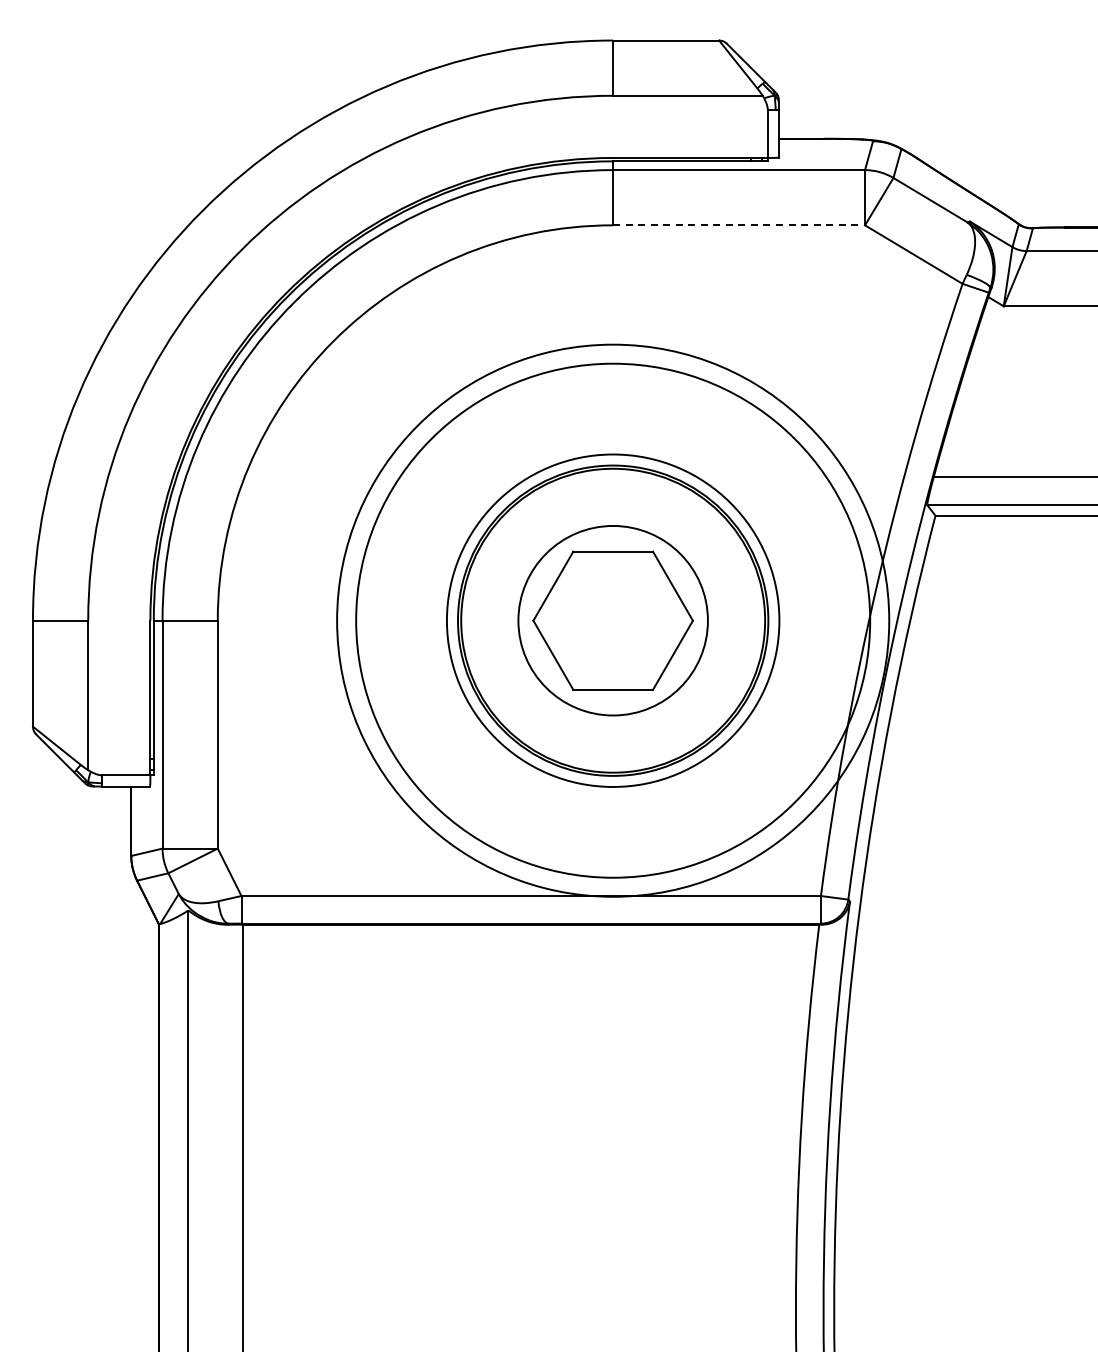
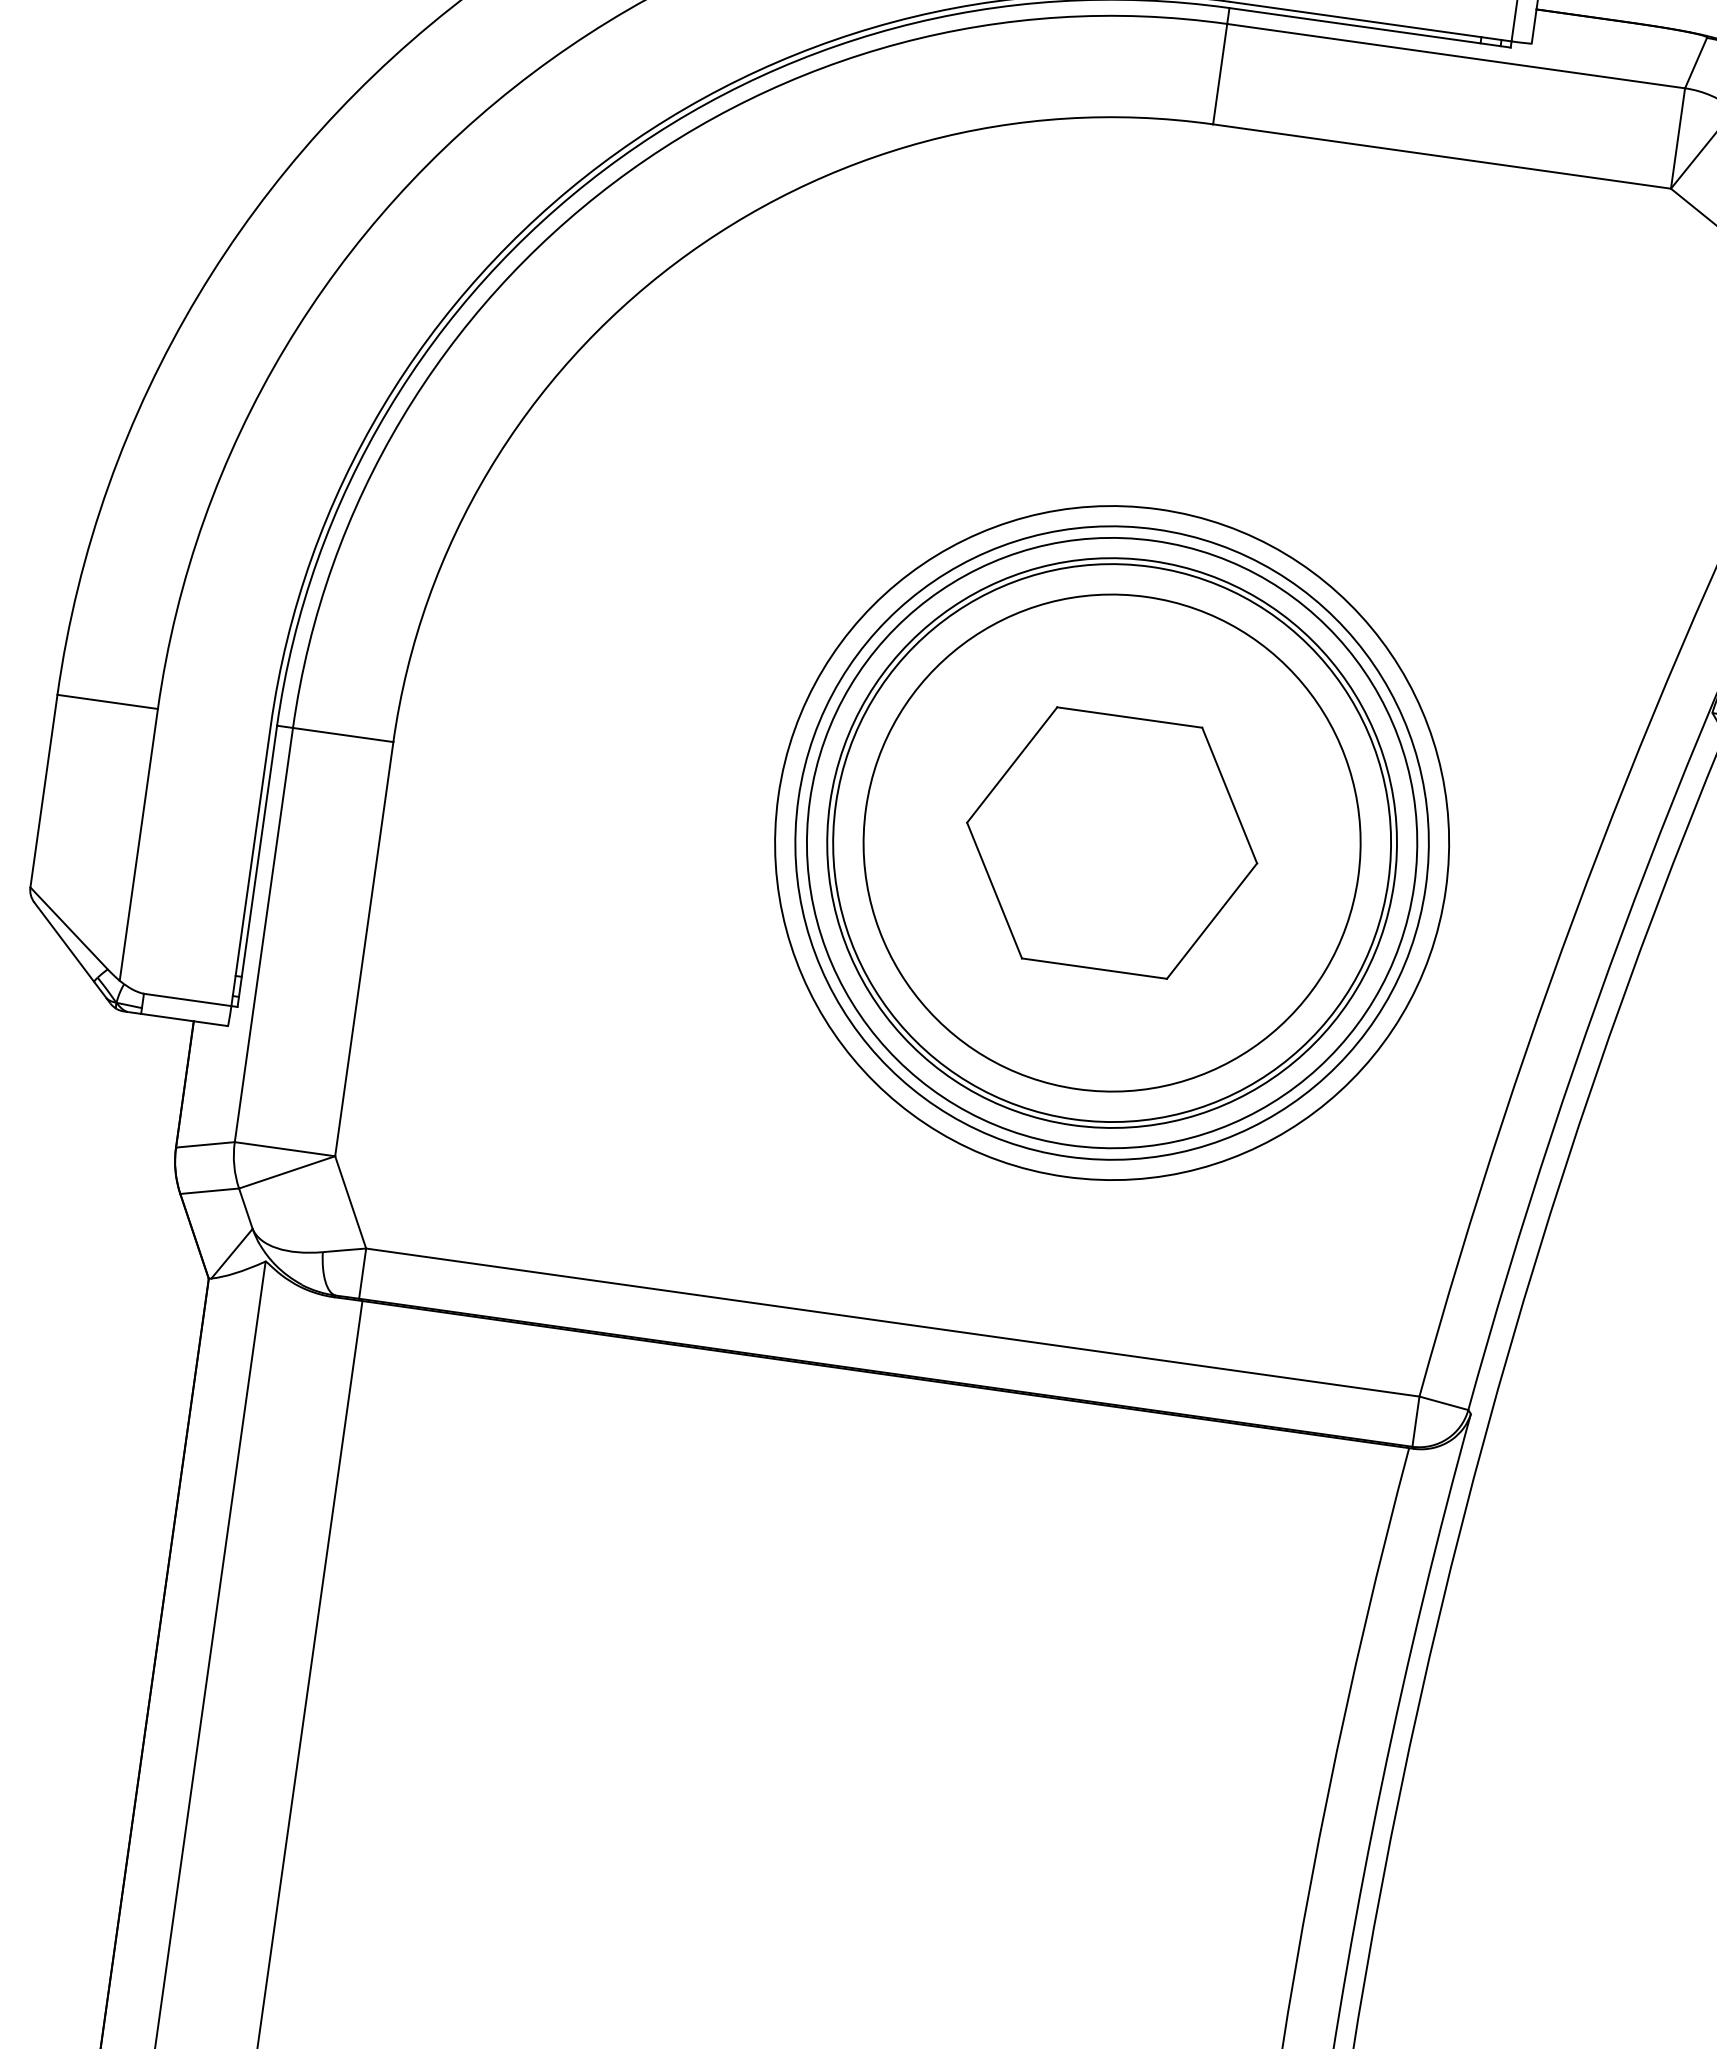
line: (739, 225) -> (1442, 156), dashed -> solid
circle: (612, 620) -> (1110, 842), size x0.62
circle: (612, 620) -> (1110, 842), size x0.71
circle: (612, 620) -> (1110, 842), size x1.43

